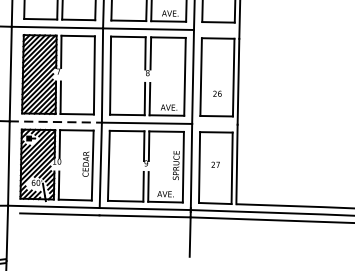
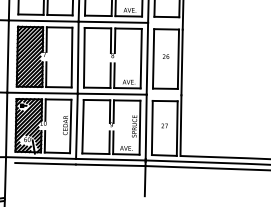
text: (216, 93) -> (165, 56), moved
line: (57, 122) -> (43, 93), dashed -> solid

